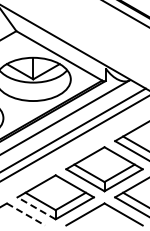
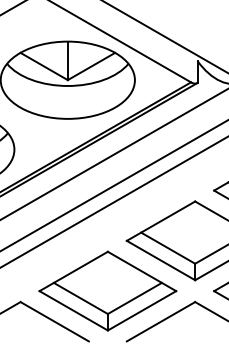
line: (36, 208) -> (73, 311), dashed -> solid
line: (26, 214) -> (55, 321), dashed -> solid

